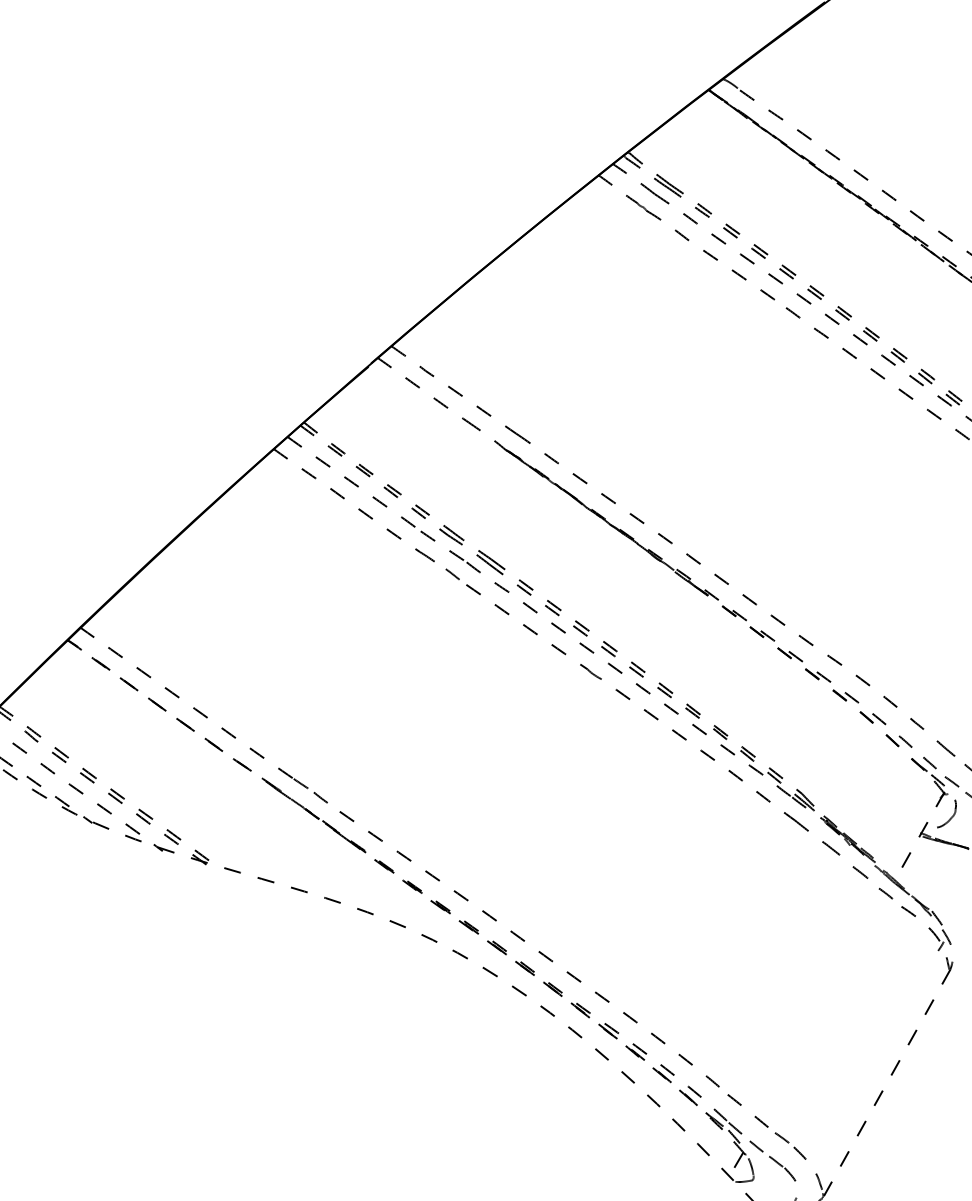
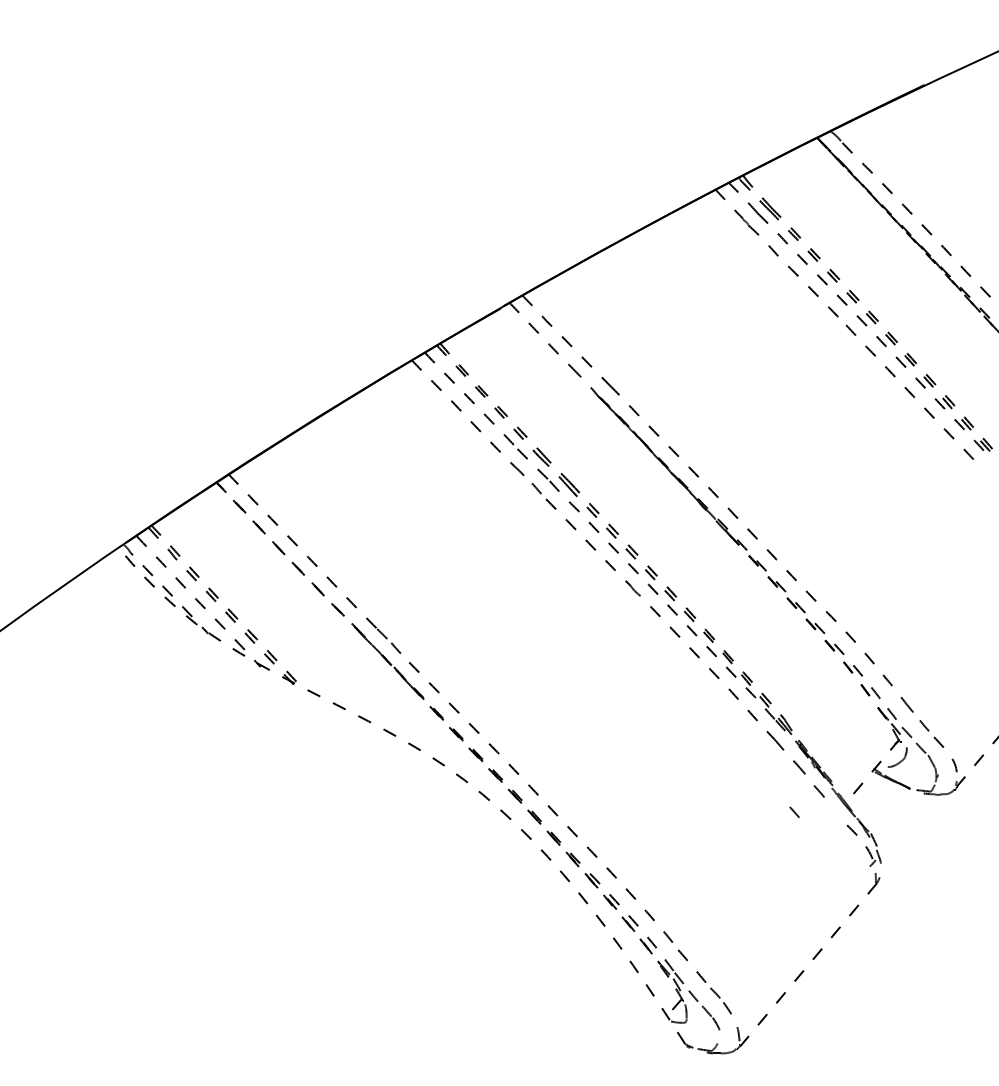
line: (885, 893) -> (794, 812), moved

